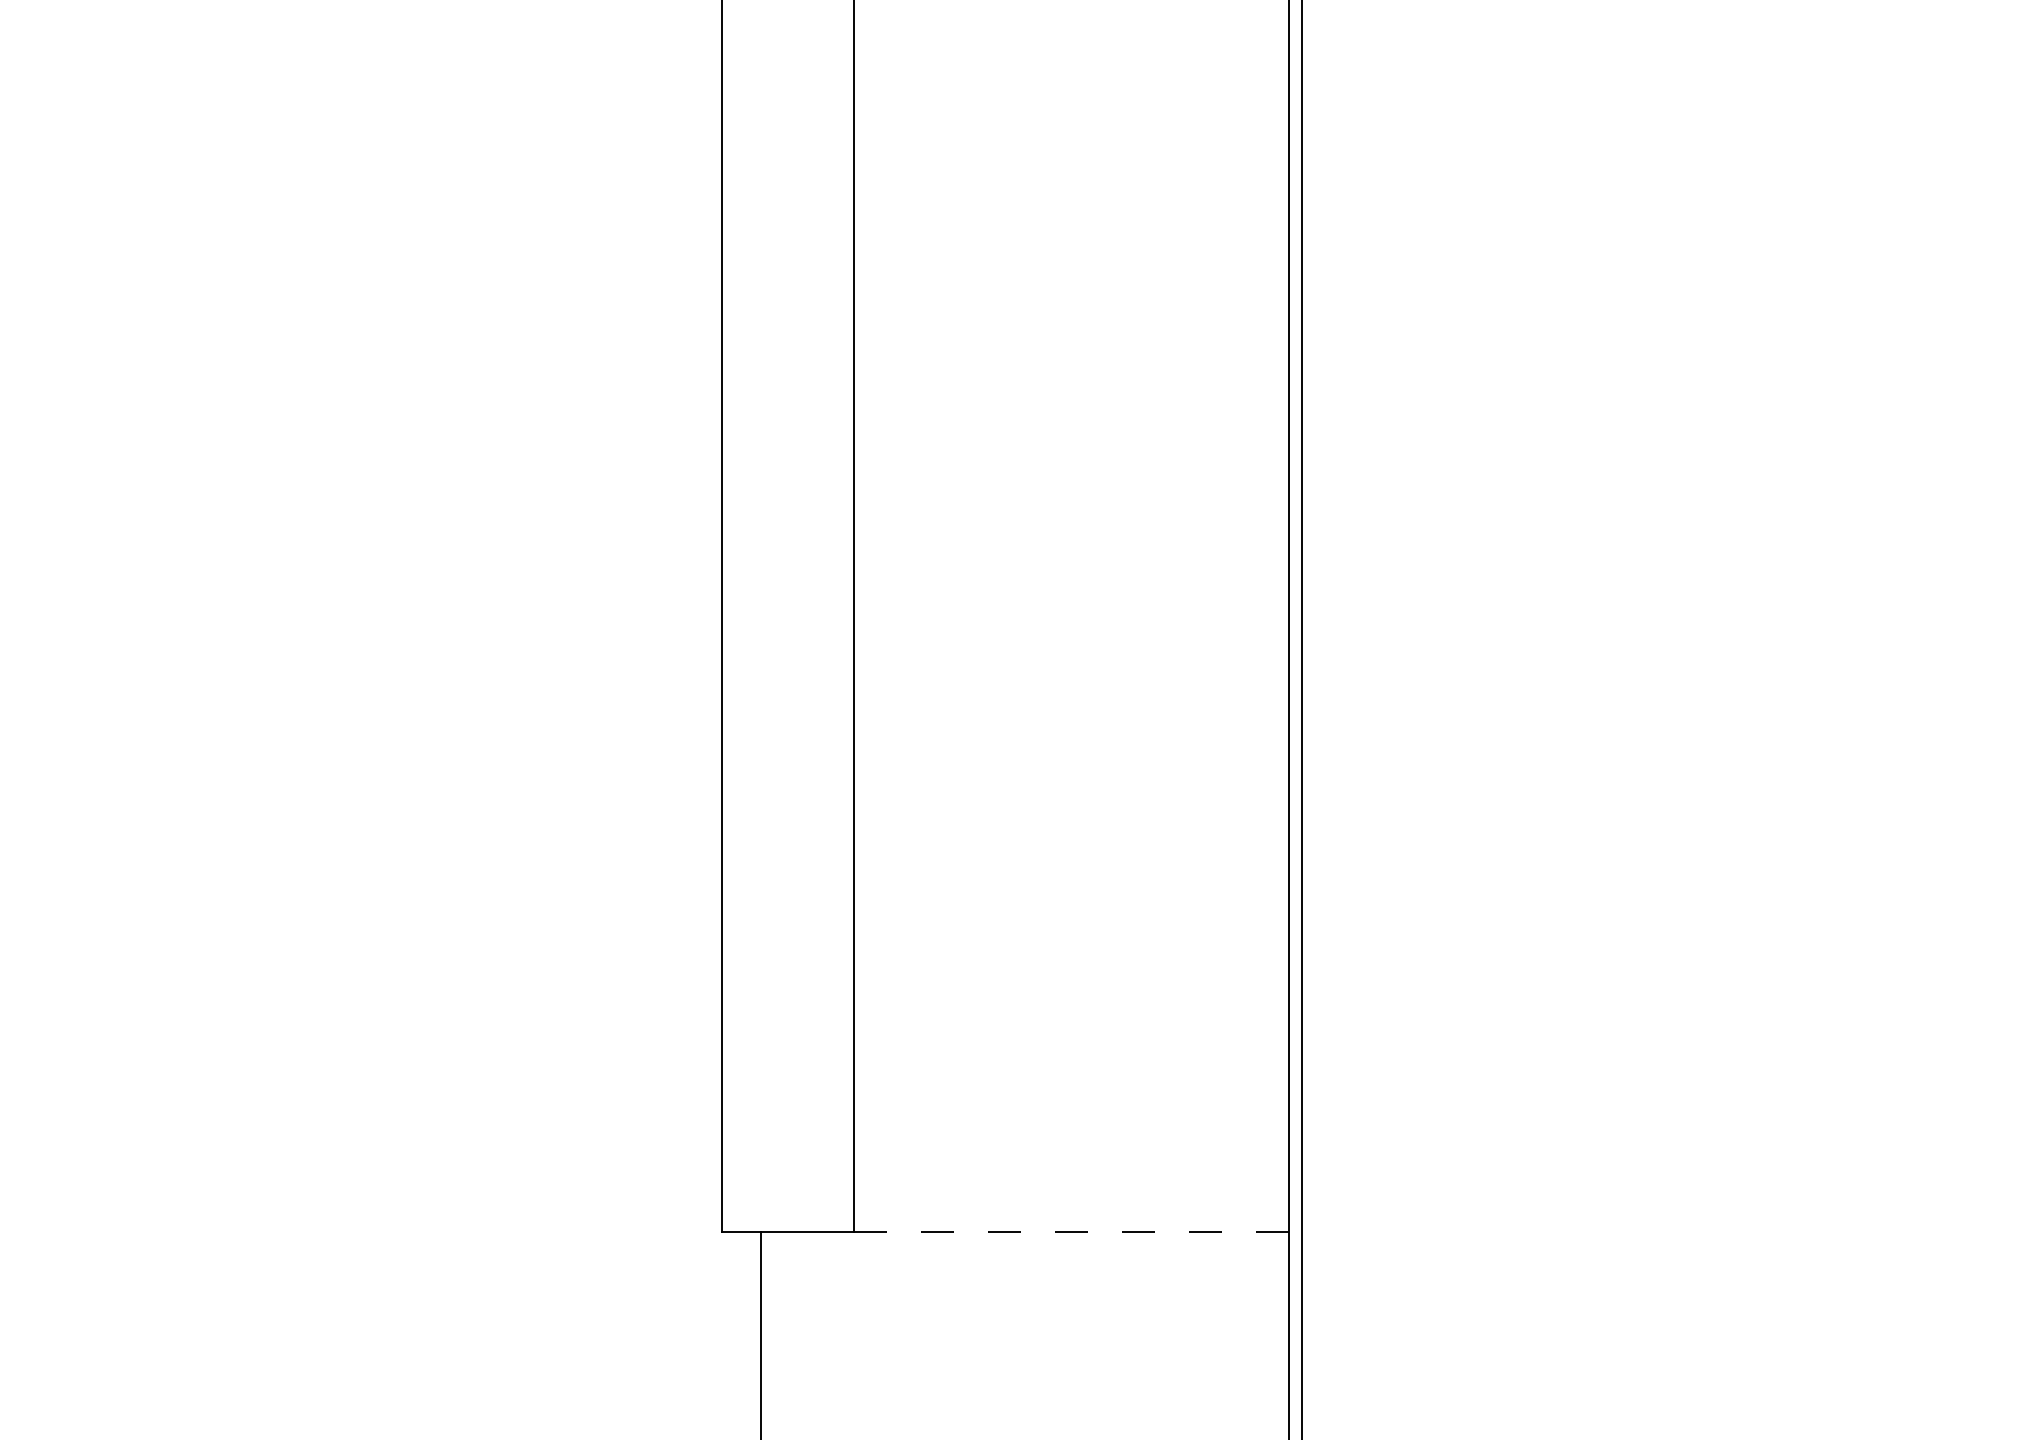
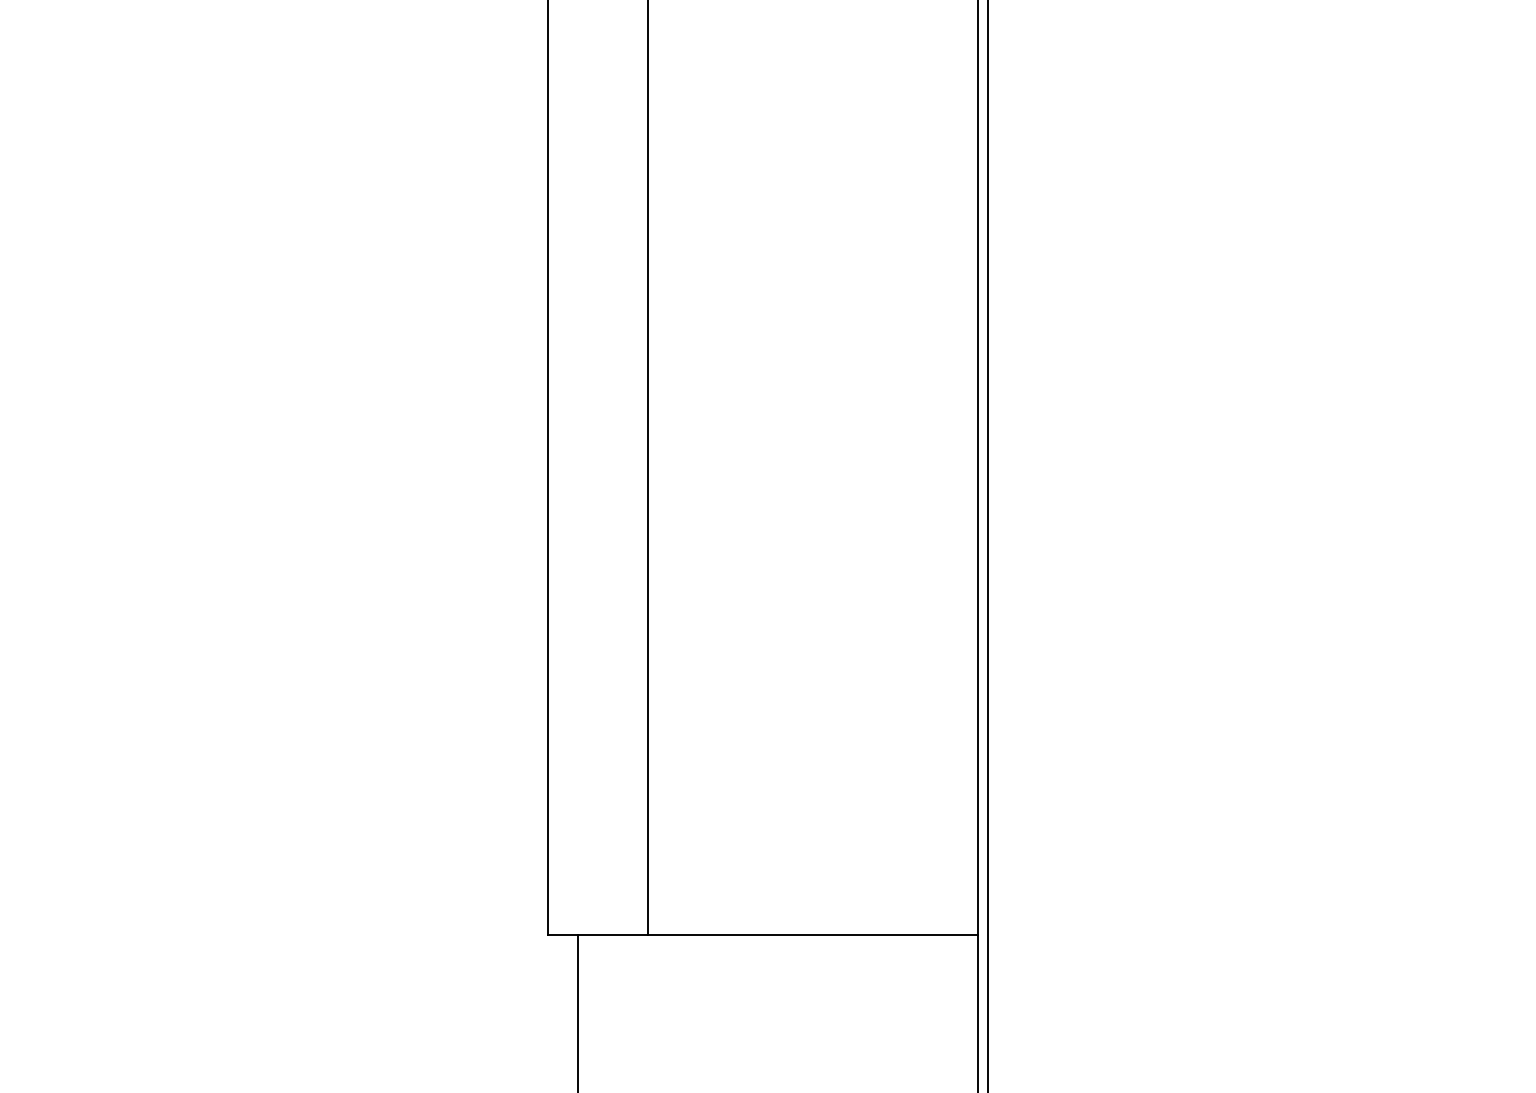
line: (1071, 1231) -> (813, 934), dashed -> solid

